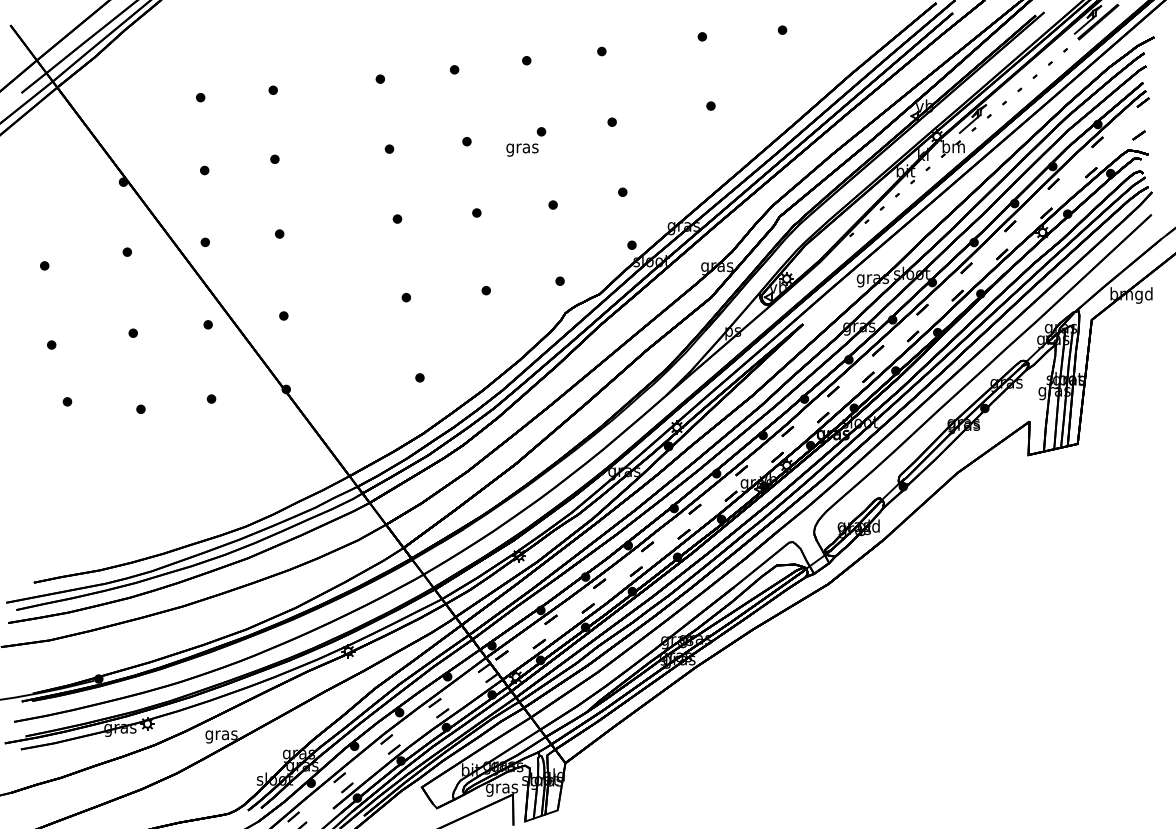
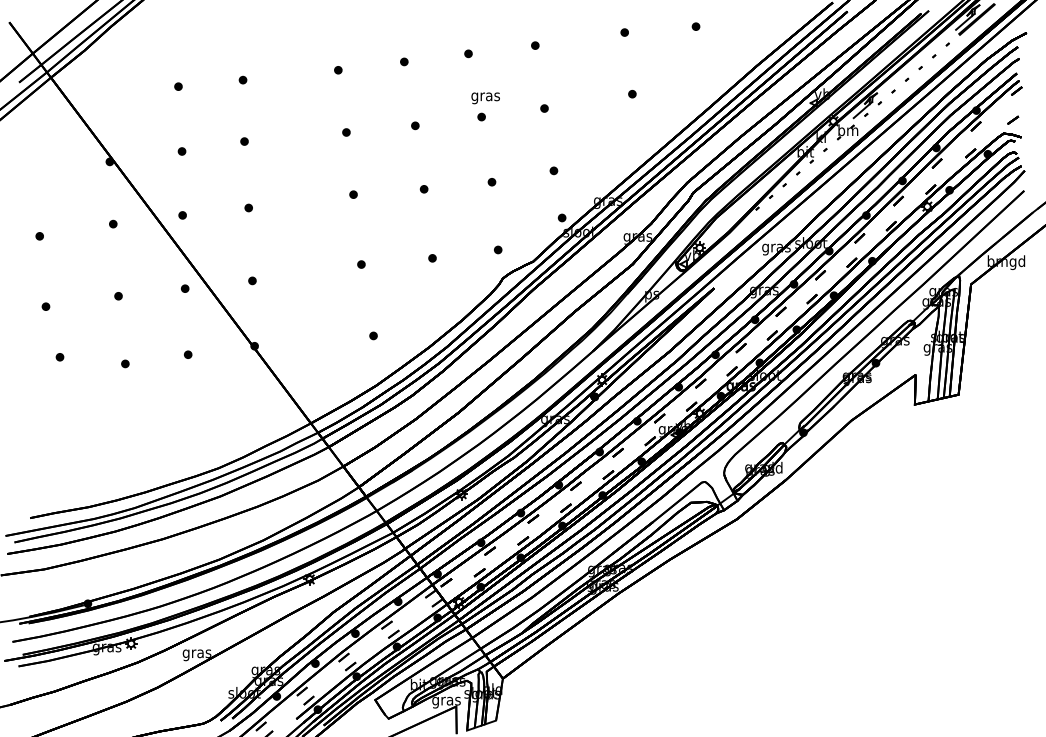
text: (522, 150) -> (485, 98), moved

